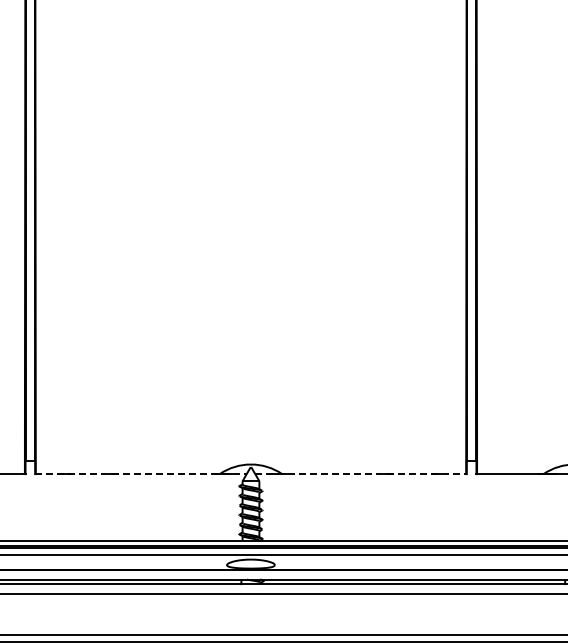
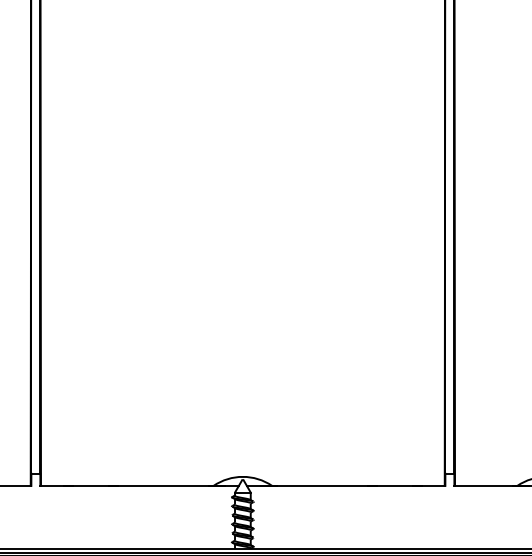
line: (140, 474) -> (139, 486), dashed -> solid
line: (361, 474) -> (346, 486), dashed -> solid

